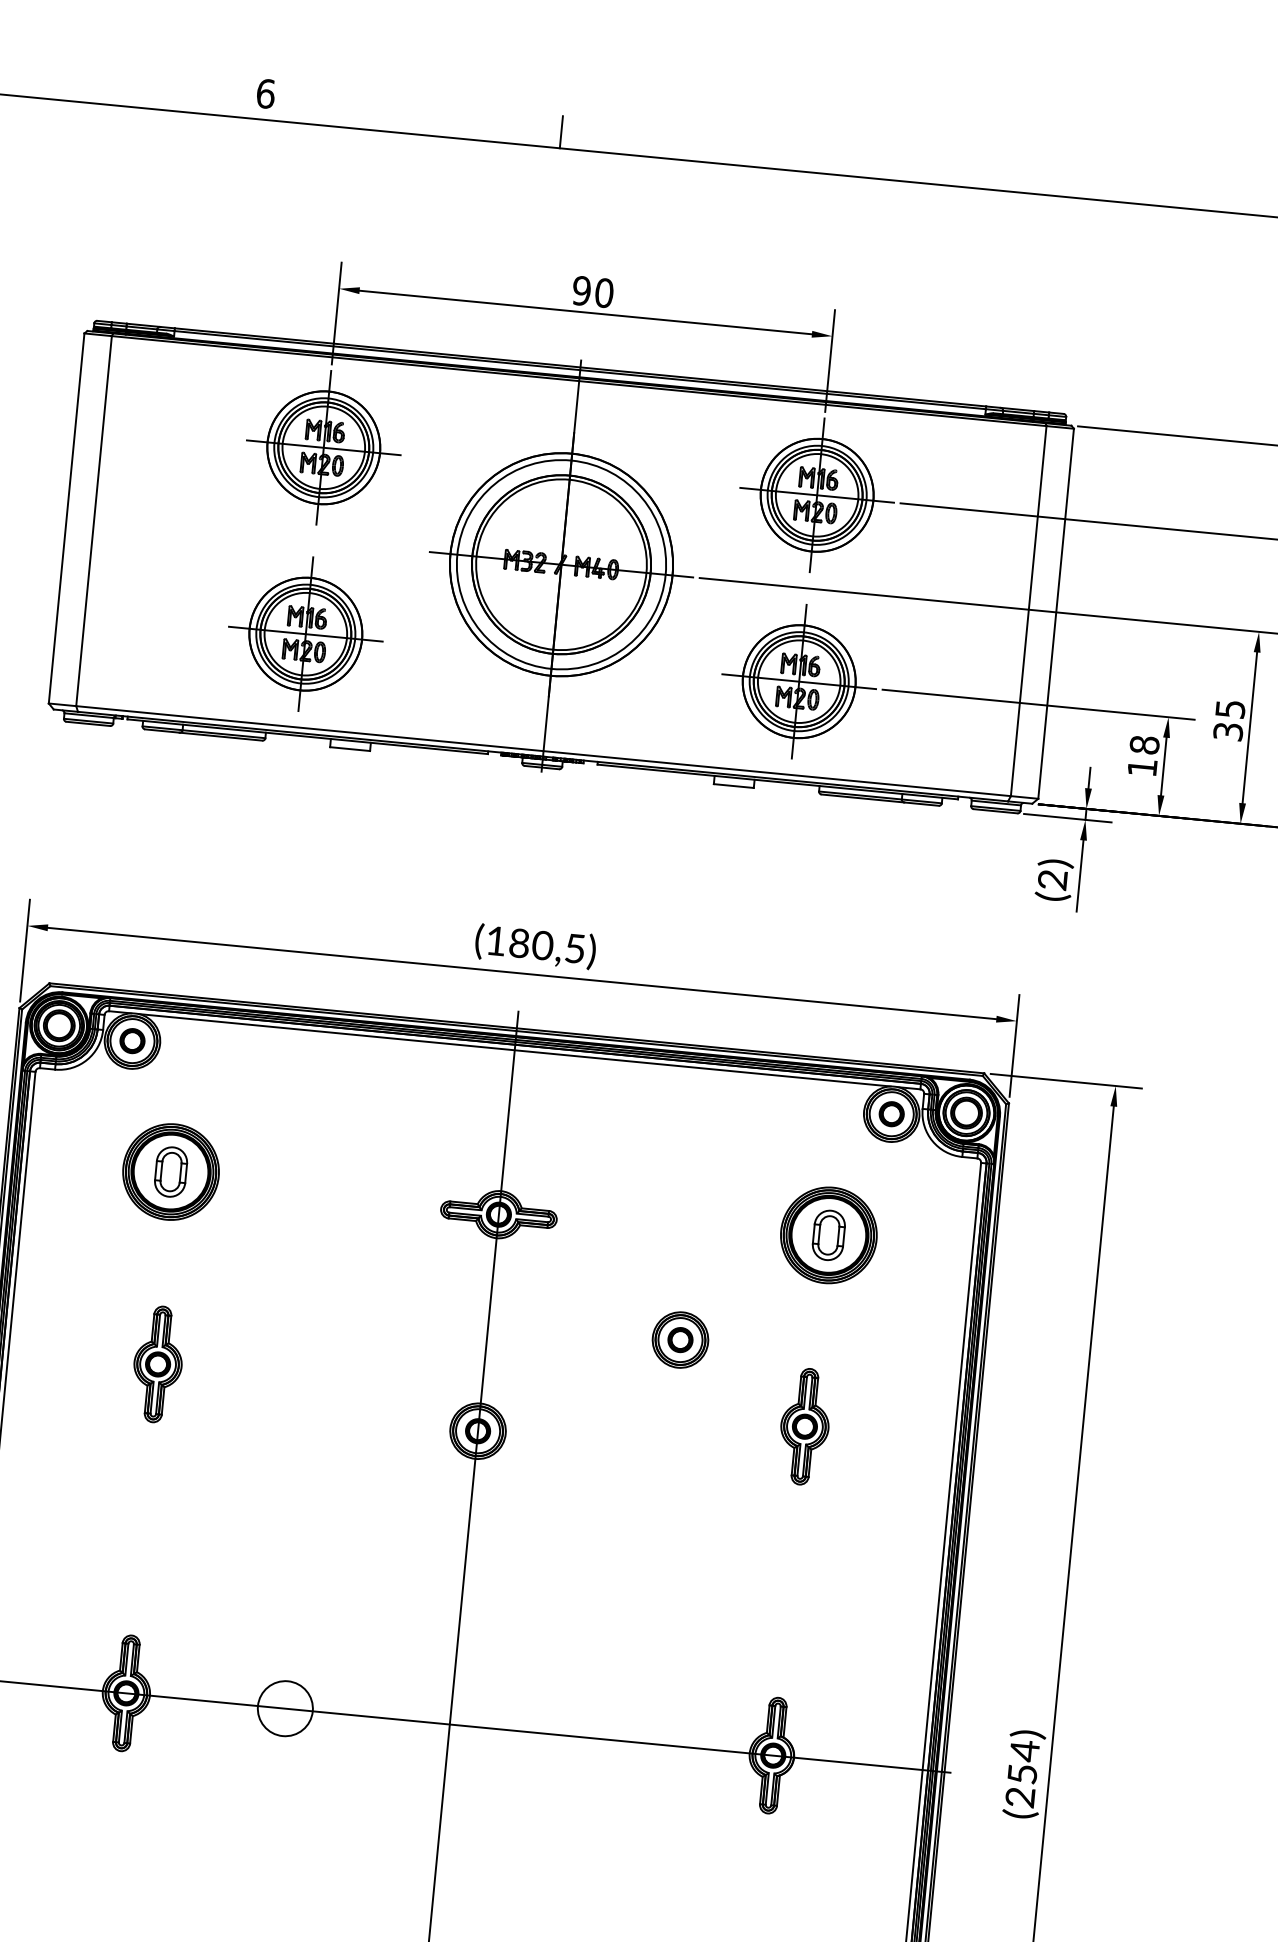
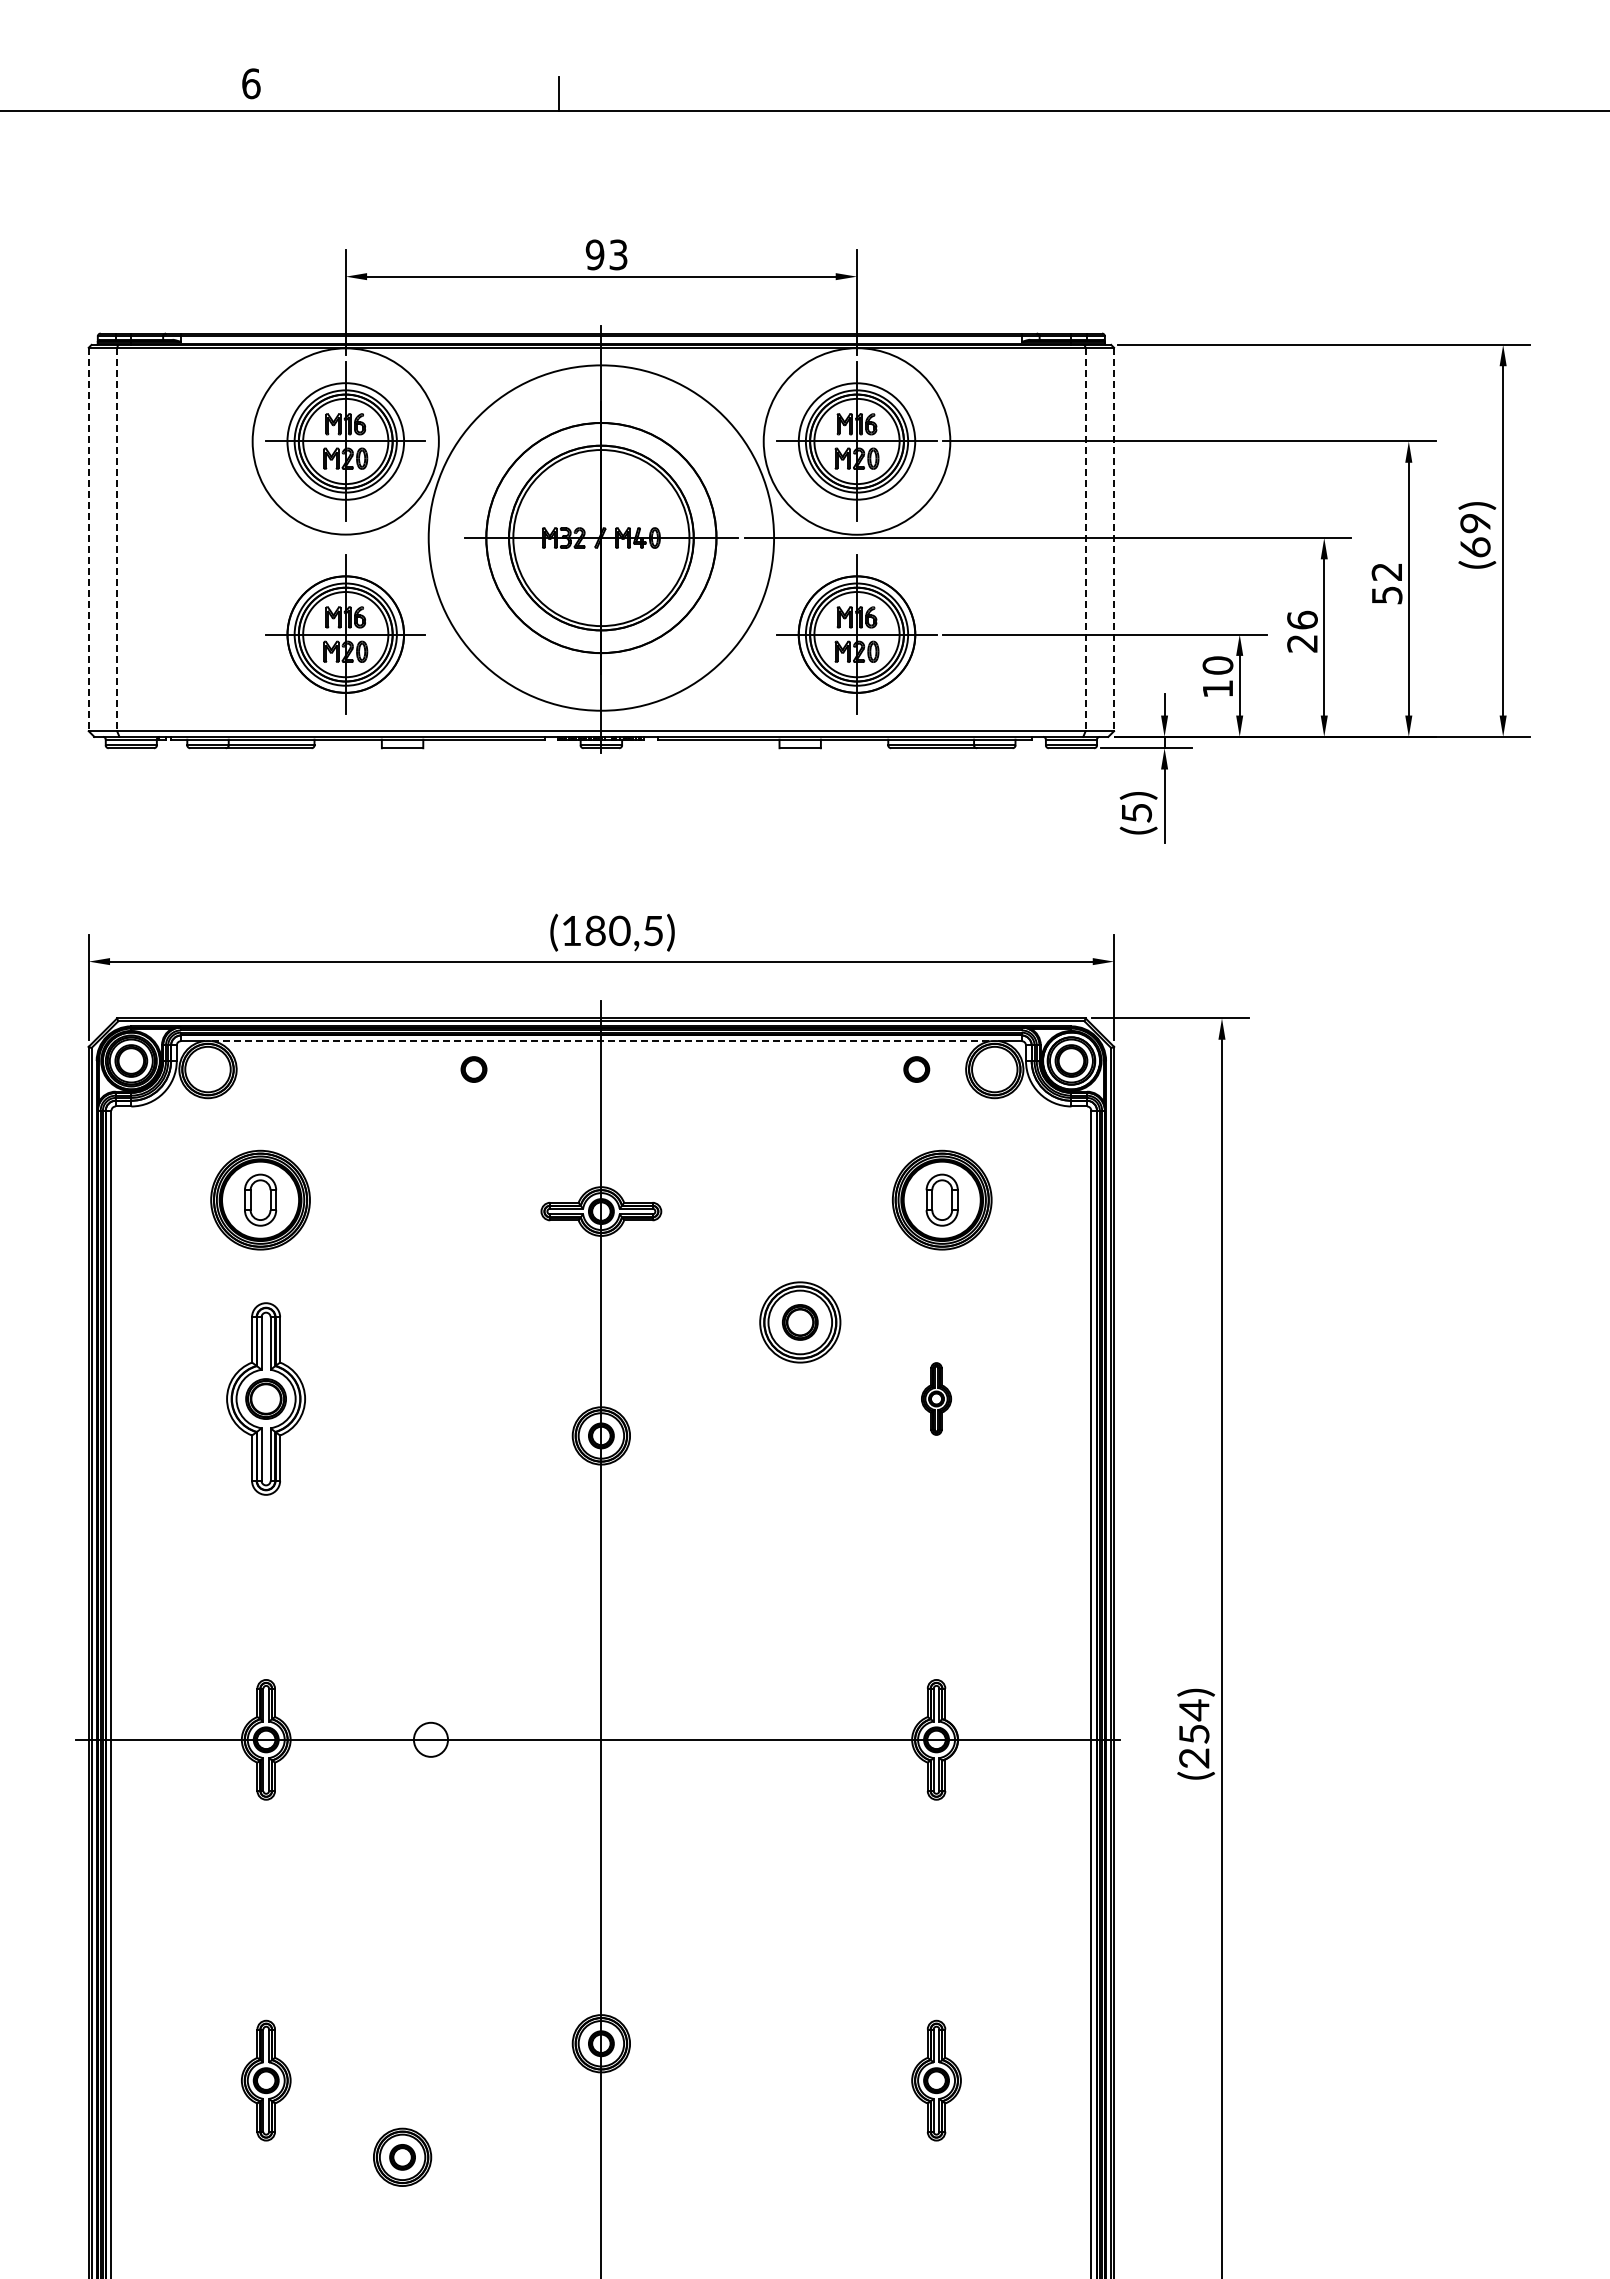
text: (604, 292) -> (618, 254), 90 -> 93
circle: (323, 447) -> (345, 441), size x1.6
circle: (816, 495) -> (856, 441), size x1.6
line: (66, 518) -> (88, 539), solid -> dashed
line: (94, 521) -> (117, 539), solid -> dashed
circle: (561, 564) -> (601, 537), size x1.6
line: (1028, 611) -> (1085, 539), solid -> dashed
line: (1056, 613) -> (1114, 539), solid -> dashed
text: (1229, 720) -> (1302, 631), 35 -> 26
text: (1144, 744) -> (1217, 665), 18 -> 10
text: (1052, 880) -> (1136, 813), (2) -> (5)
part: (132, 1041) -> (473, 1069), moved
line: (514, 1050) -> (601, 1041), solid -> dashed
part: (891, 1114) -> (916, 1069), moved
part: (679, 1339) -> (799, 1321), size x1.4
part: (158, 1363) -> (266, 1398), size x1.6
part: (804, 1426) -> (936, 1398), size x0.6
circle: (284, 1708) -> (430, 1739), size x0.6

